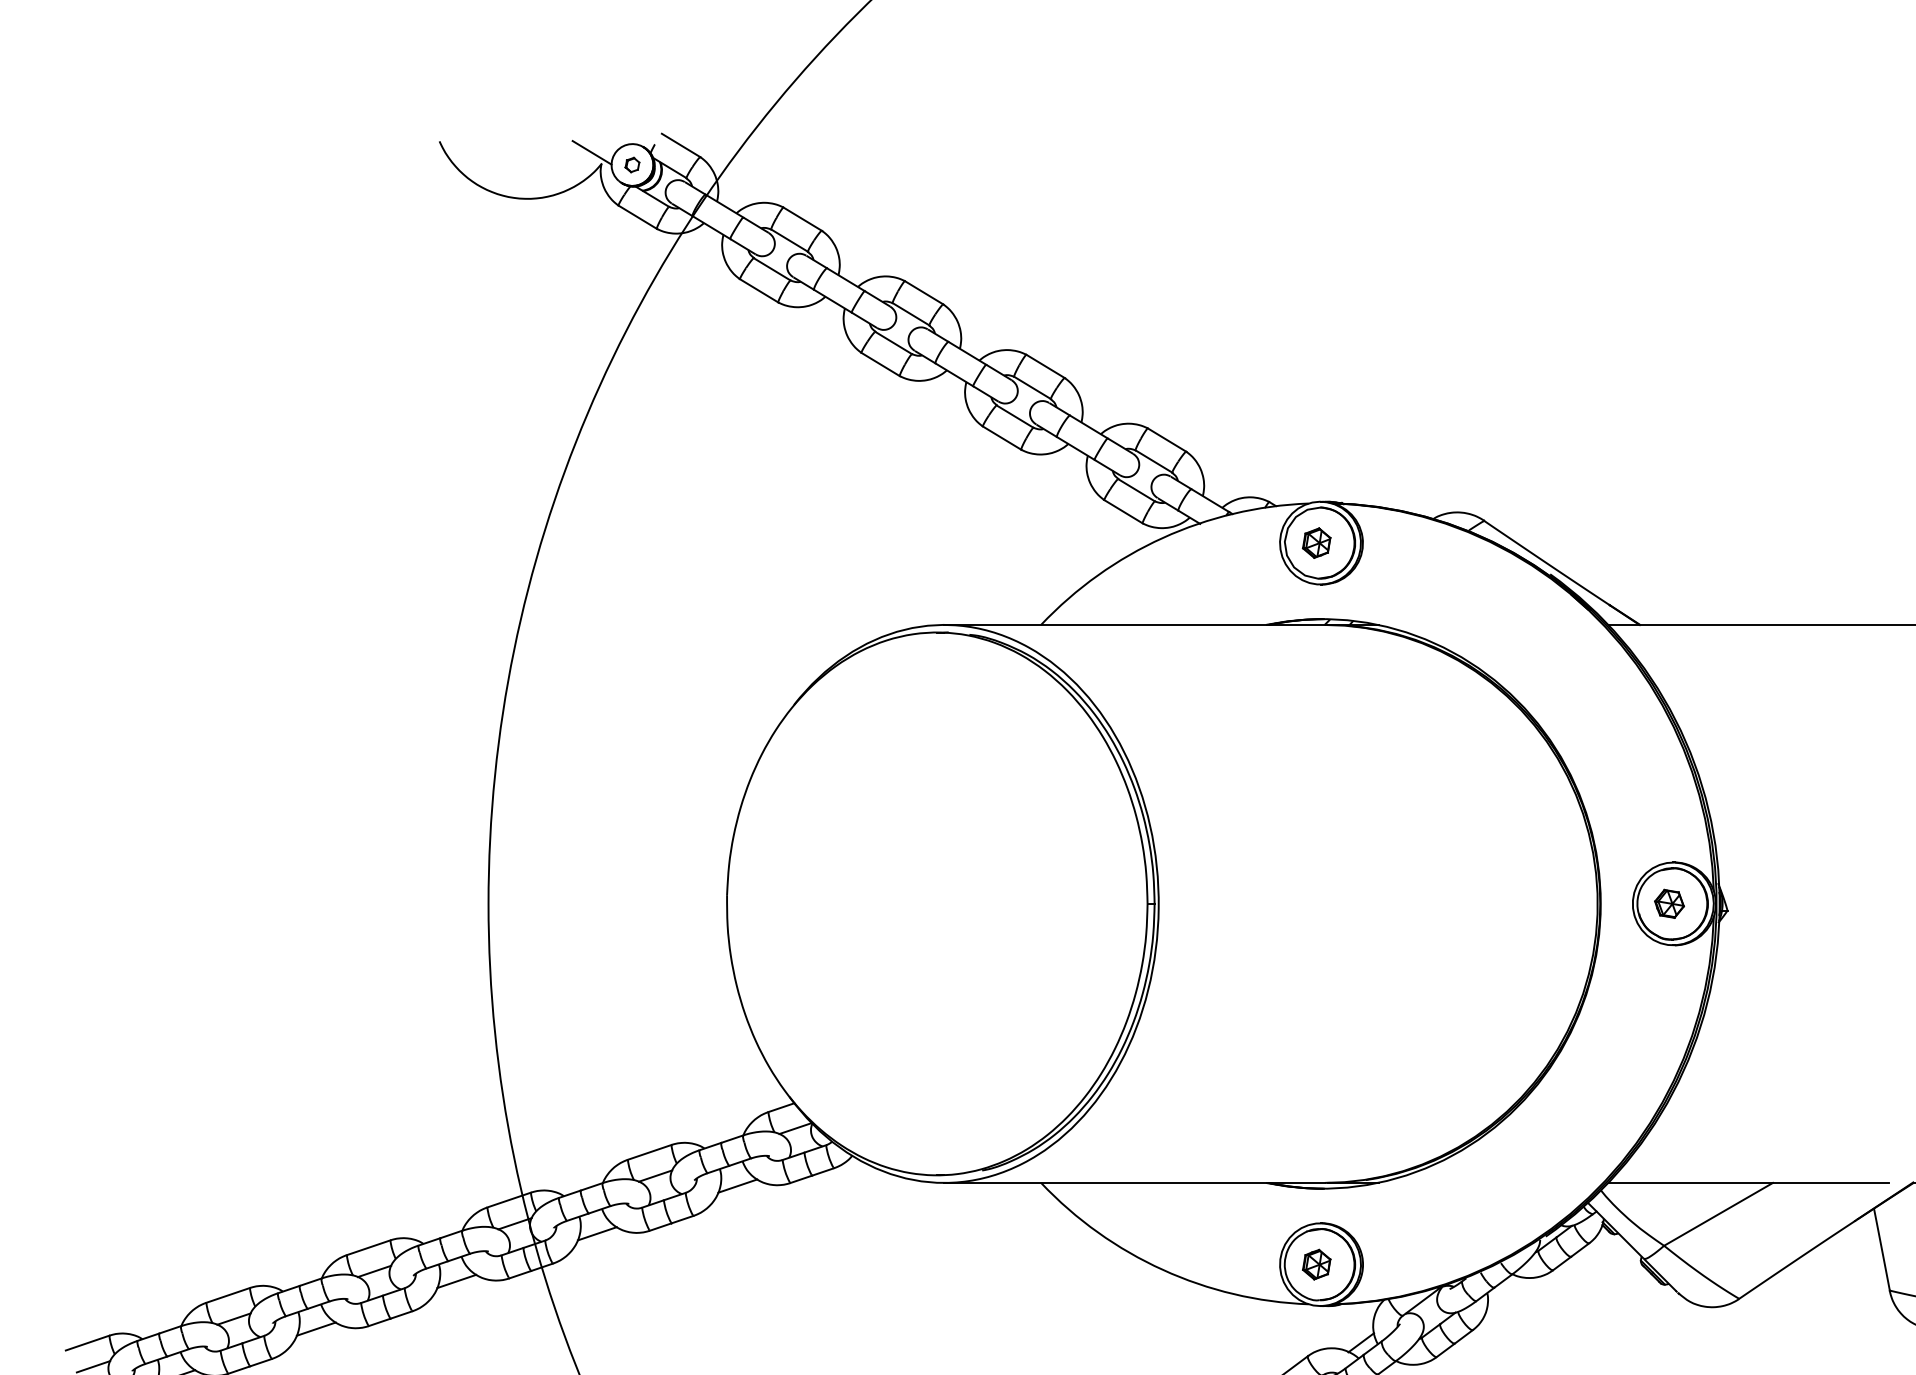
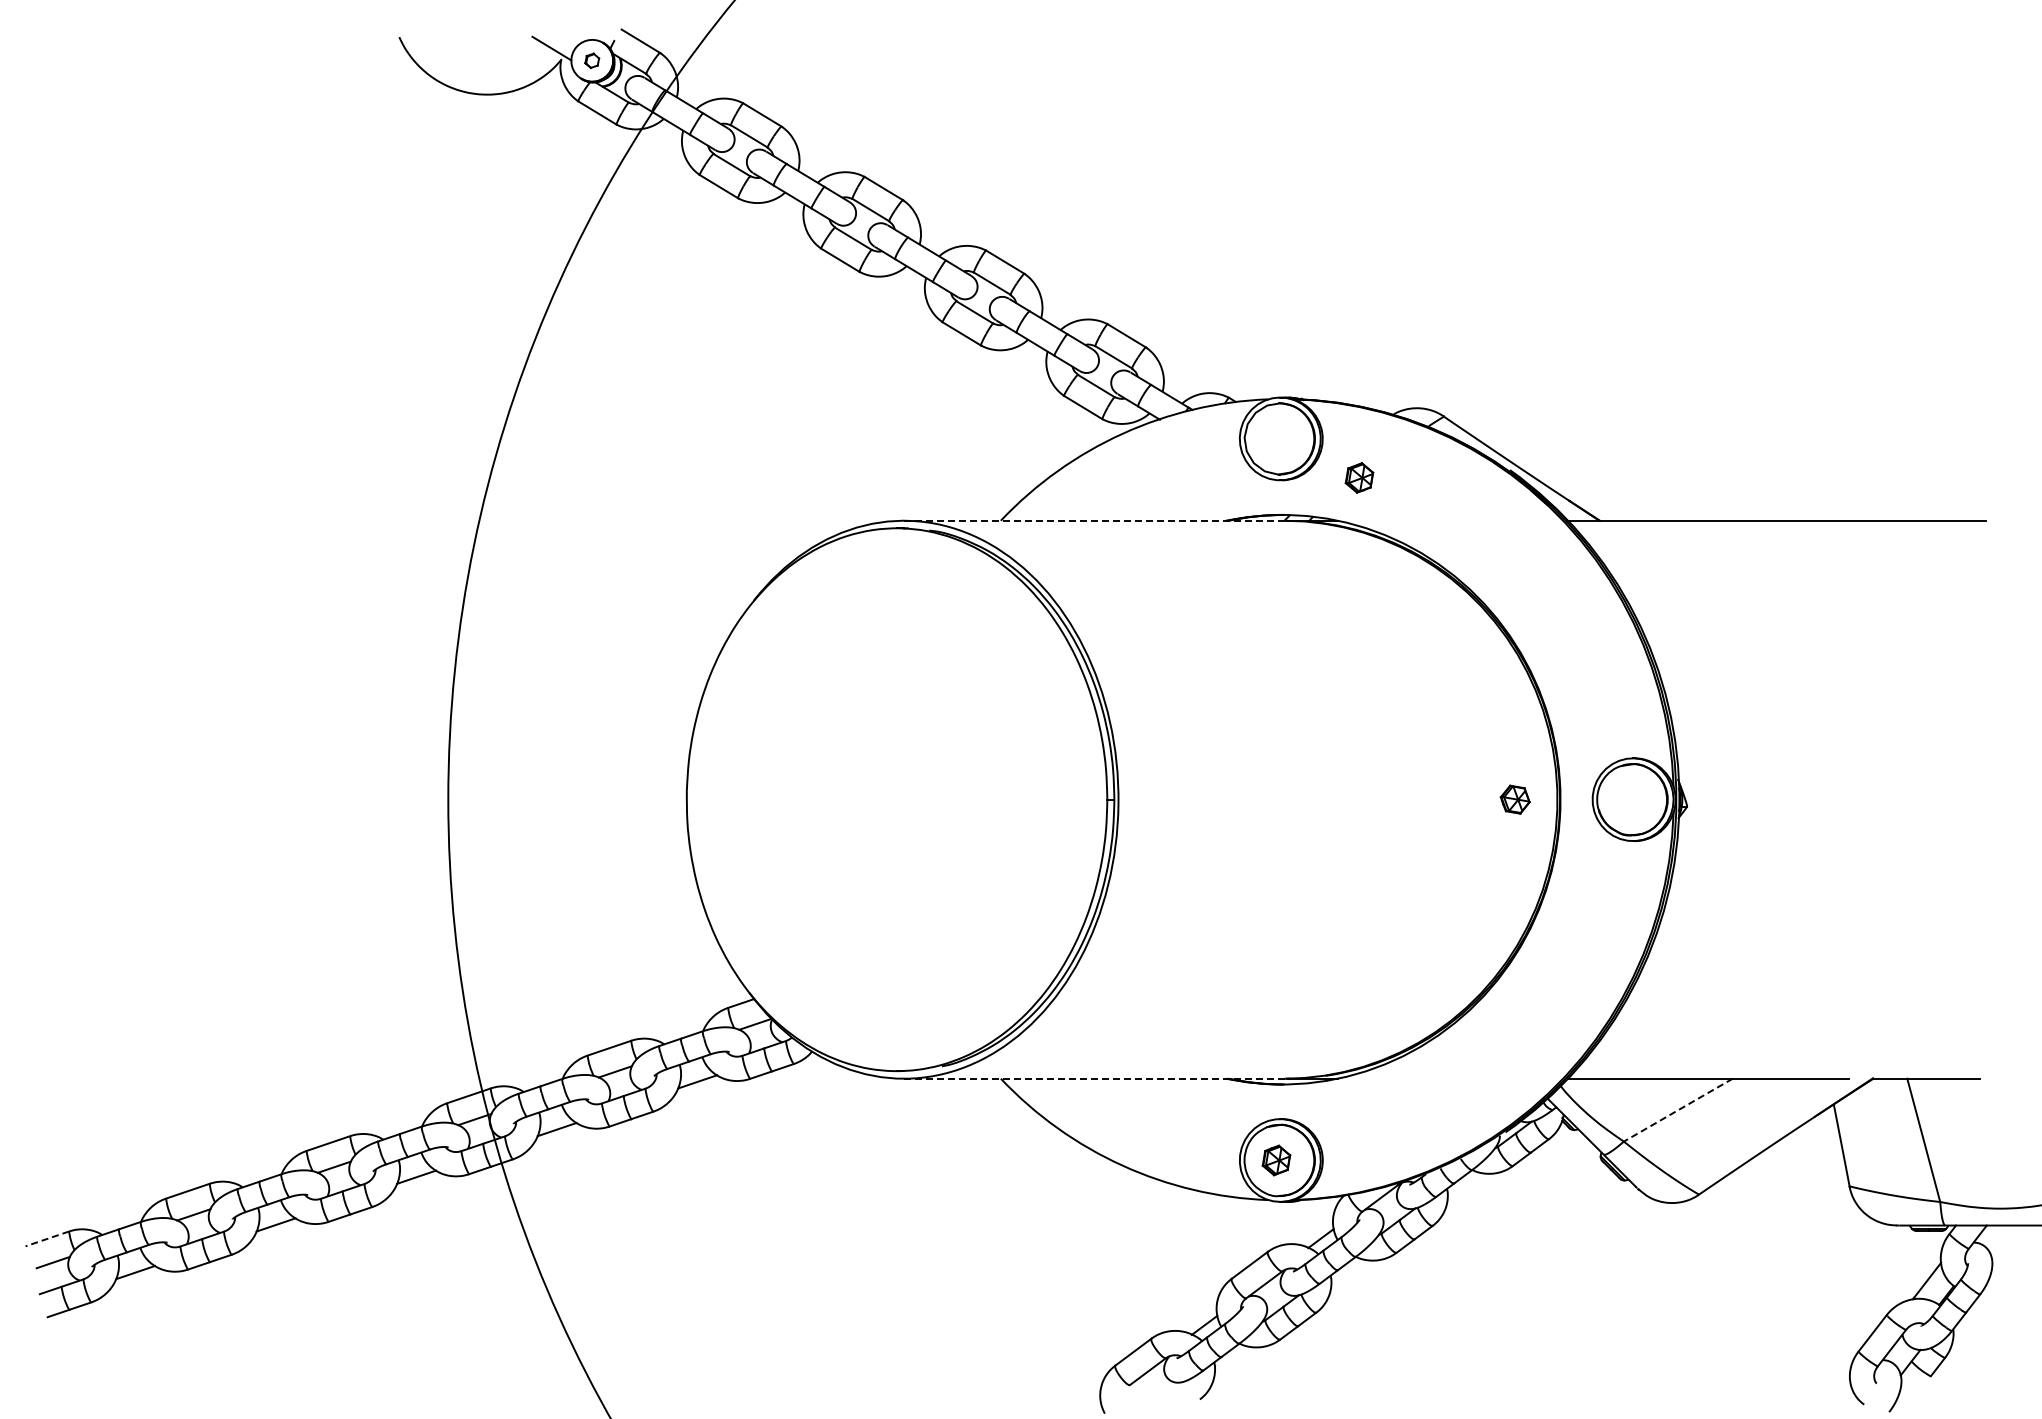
part: (1316, 542) -> (1359, 477), moved
line: (1133, 624) -> (1093, 520), solid -> dashed
part: (1668, 903) -> (1514, 799), moved
line: (1134, 1182) -> (1094, 1078), solid -> dashed
line: (1718, 1214) -> (1678, 1110), solid -> dashed
line: (87, 1342) -> (47, 1238), solid -> dashed

